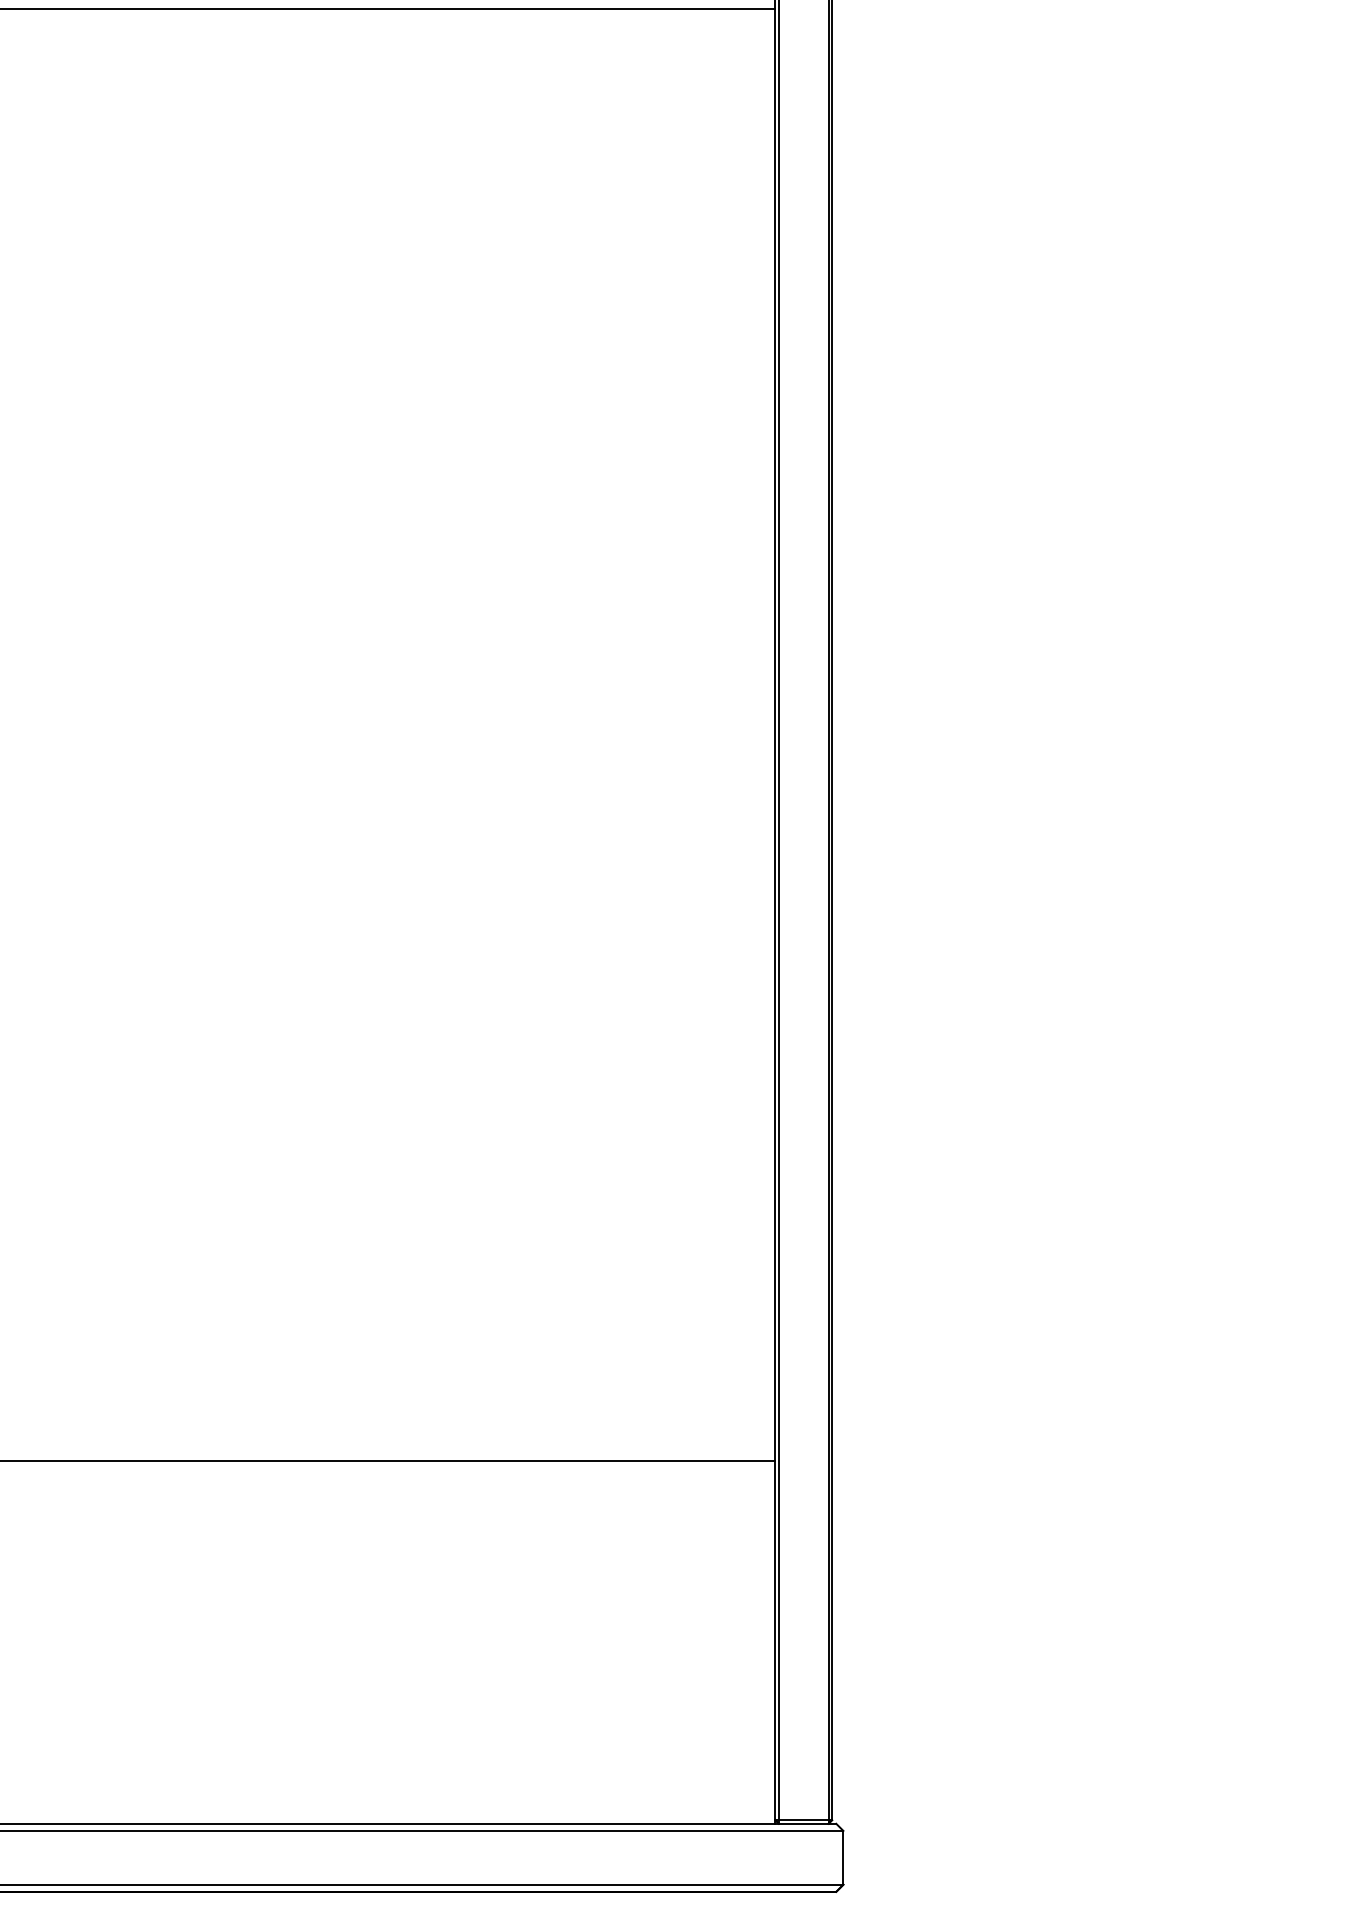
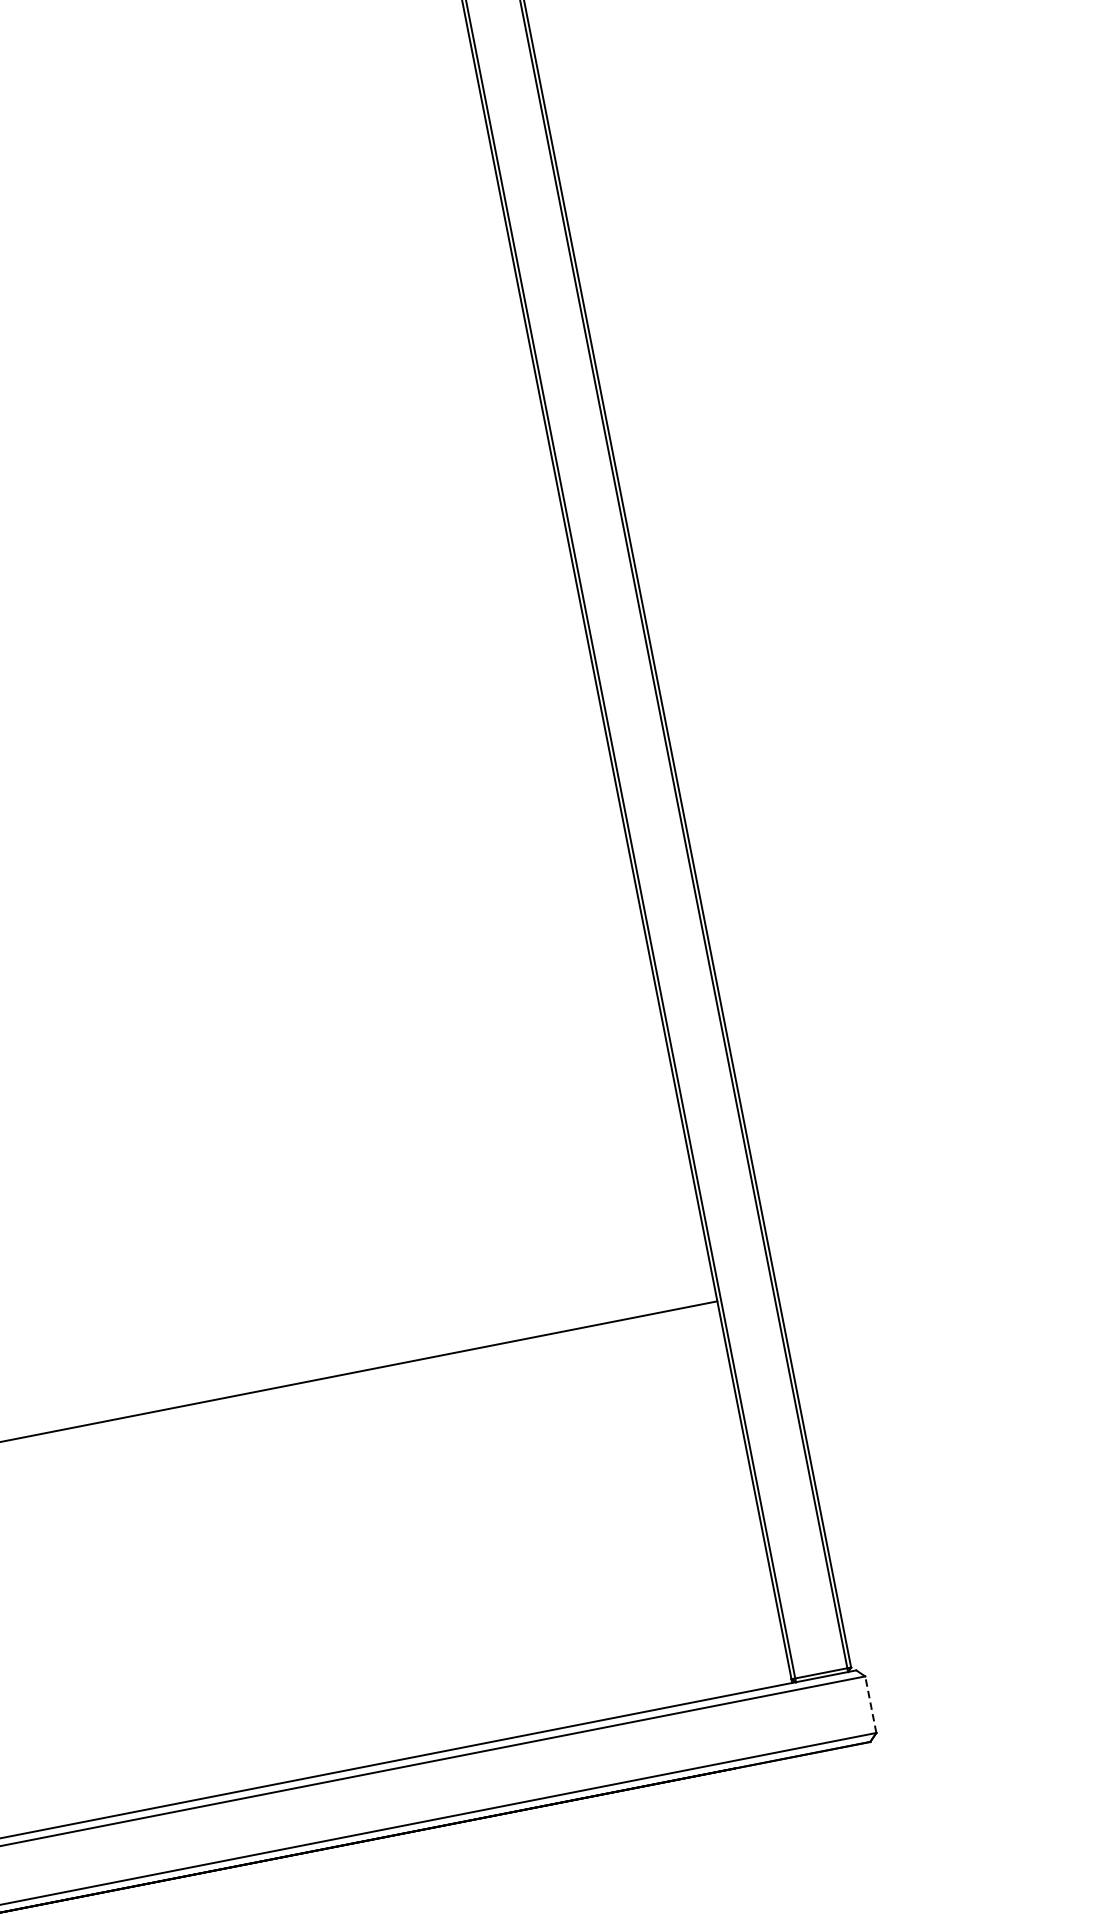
line: (843, 1857) -> (870, 1704), solid -> dashed

